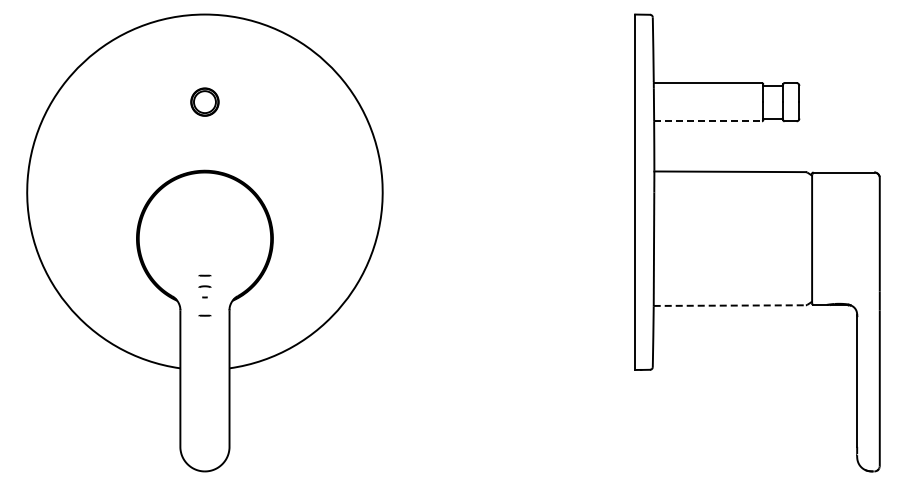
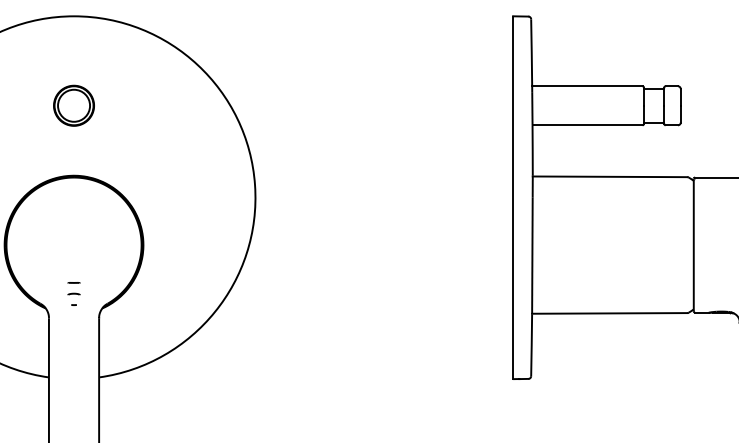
part: (204, 101) -> (73, 105), size x1.43
line: (708, 121) -> (588, 125), dashed -> solid
line: (730, 305) -> (610, 313), dashed -> solid
line: (204, 315) -> (73, 323), removed

